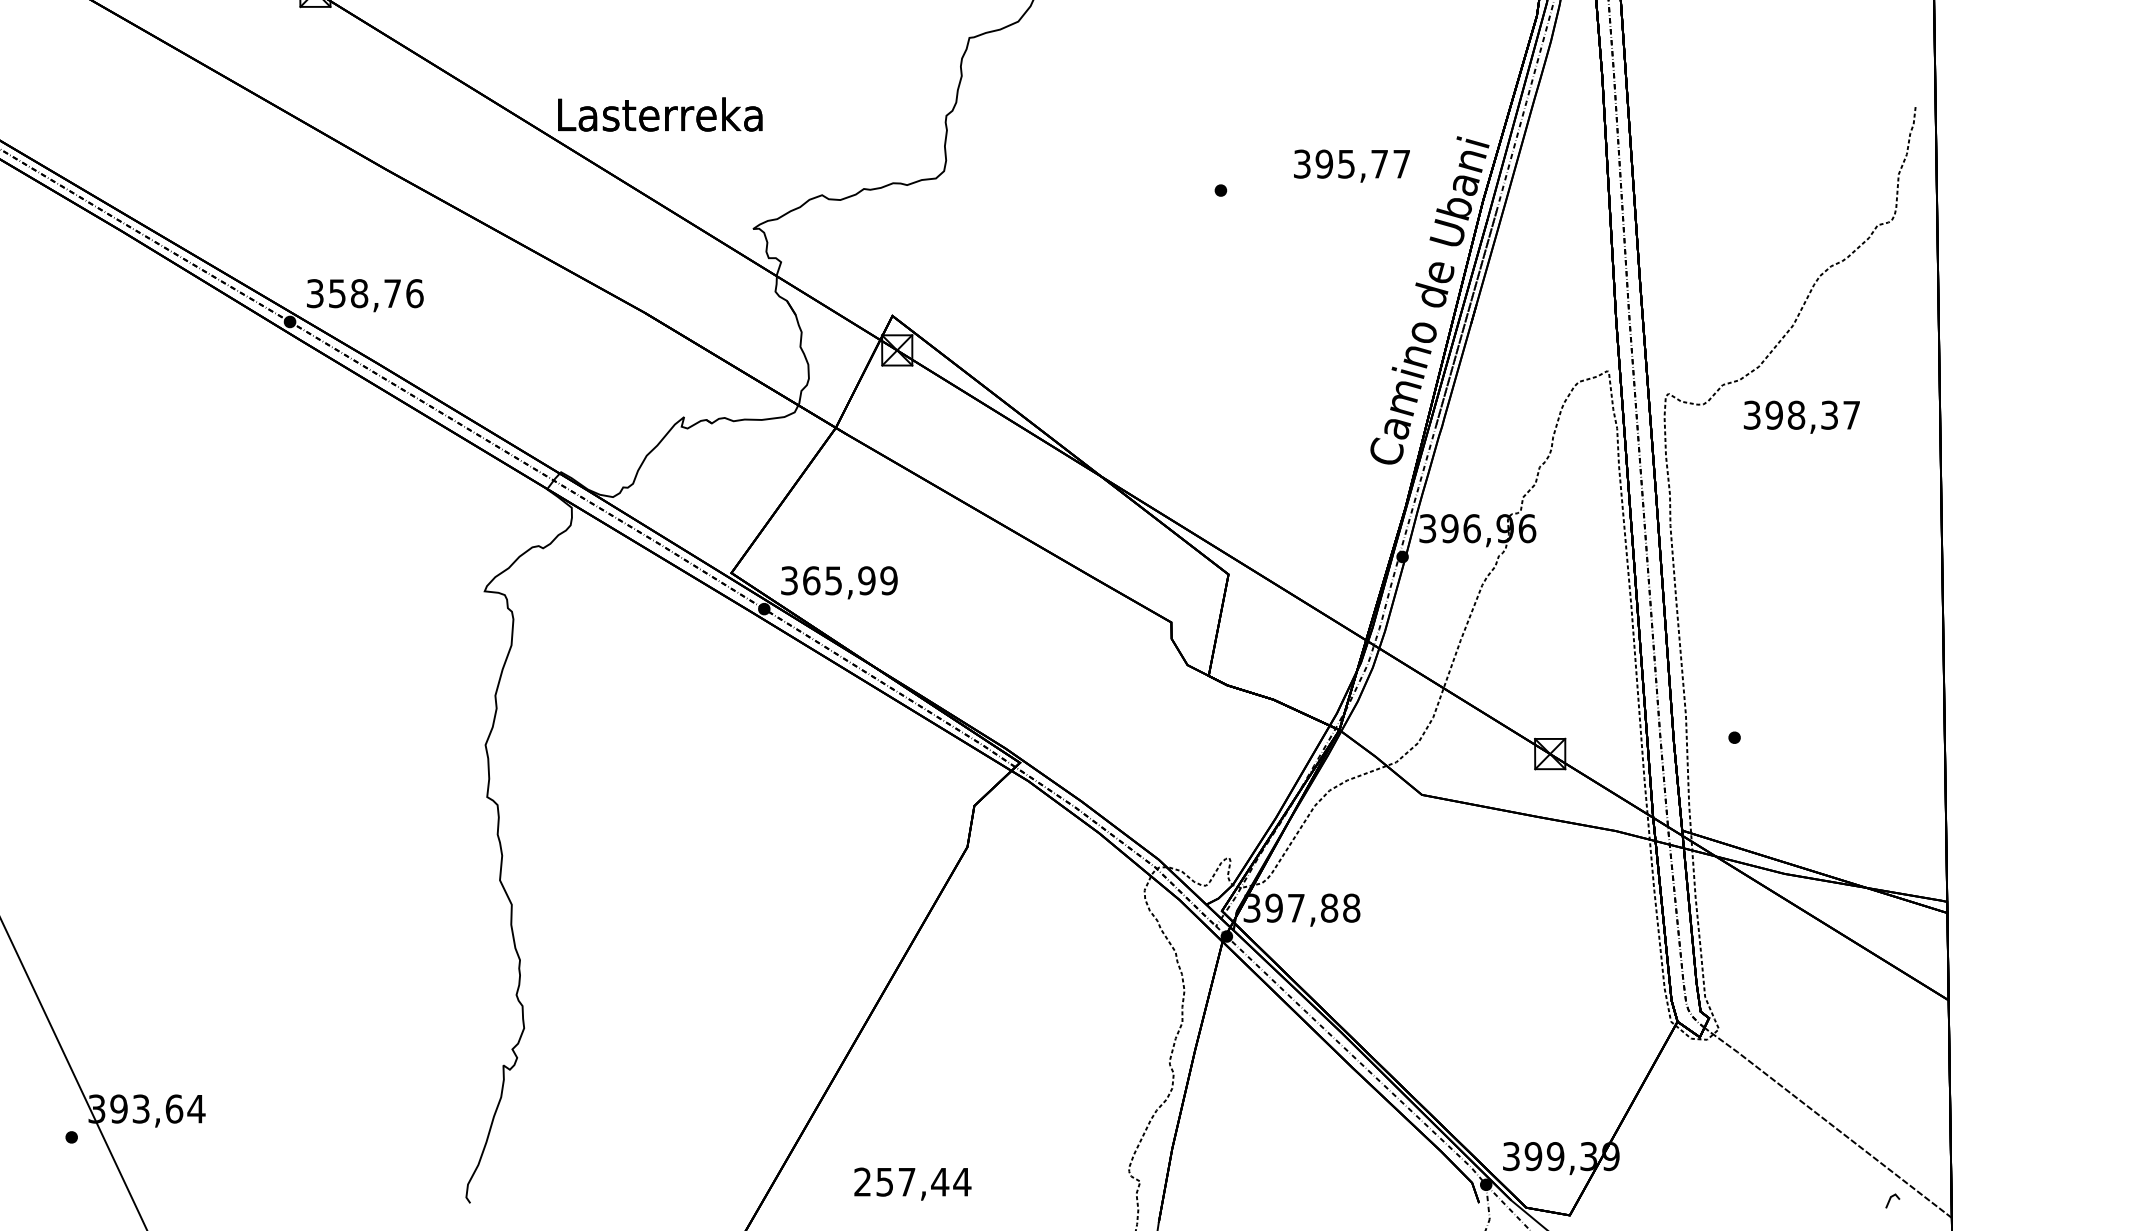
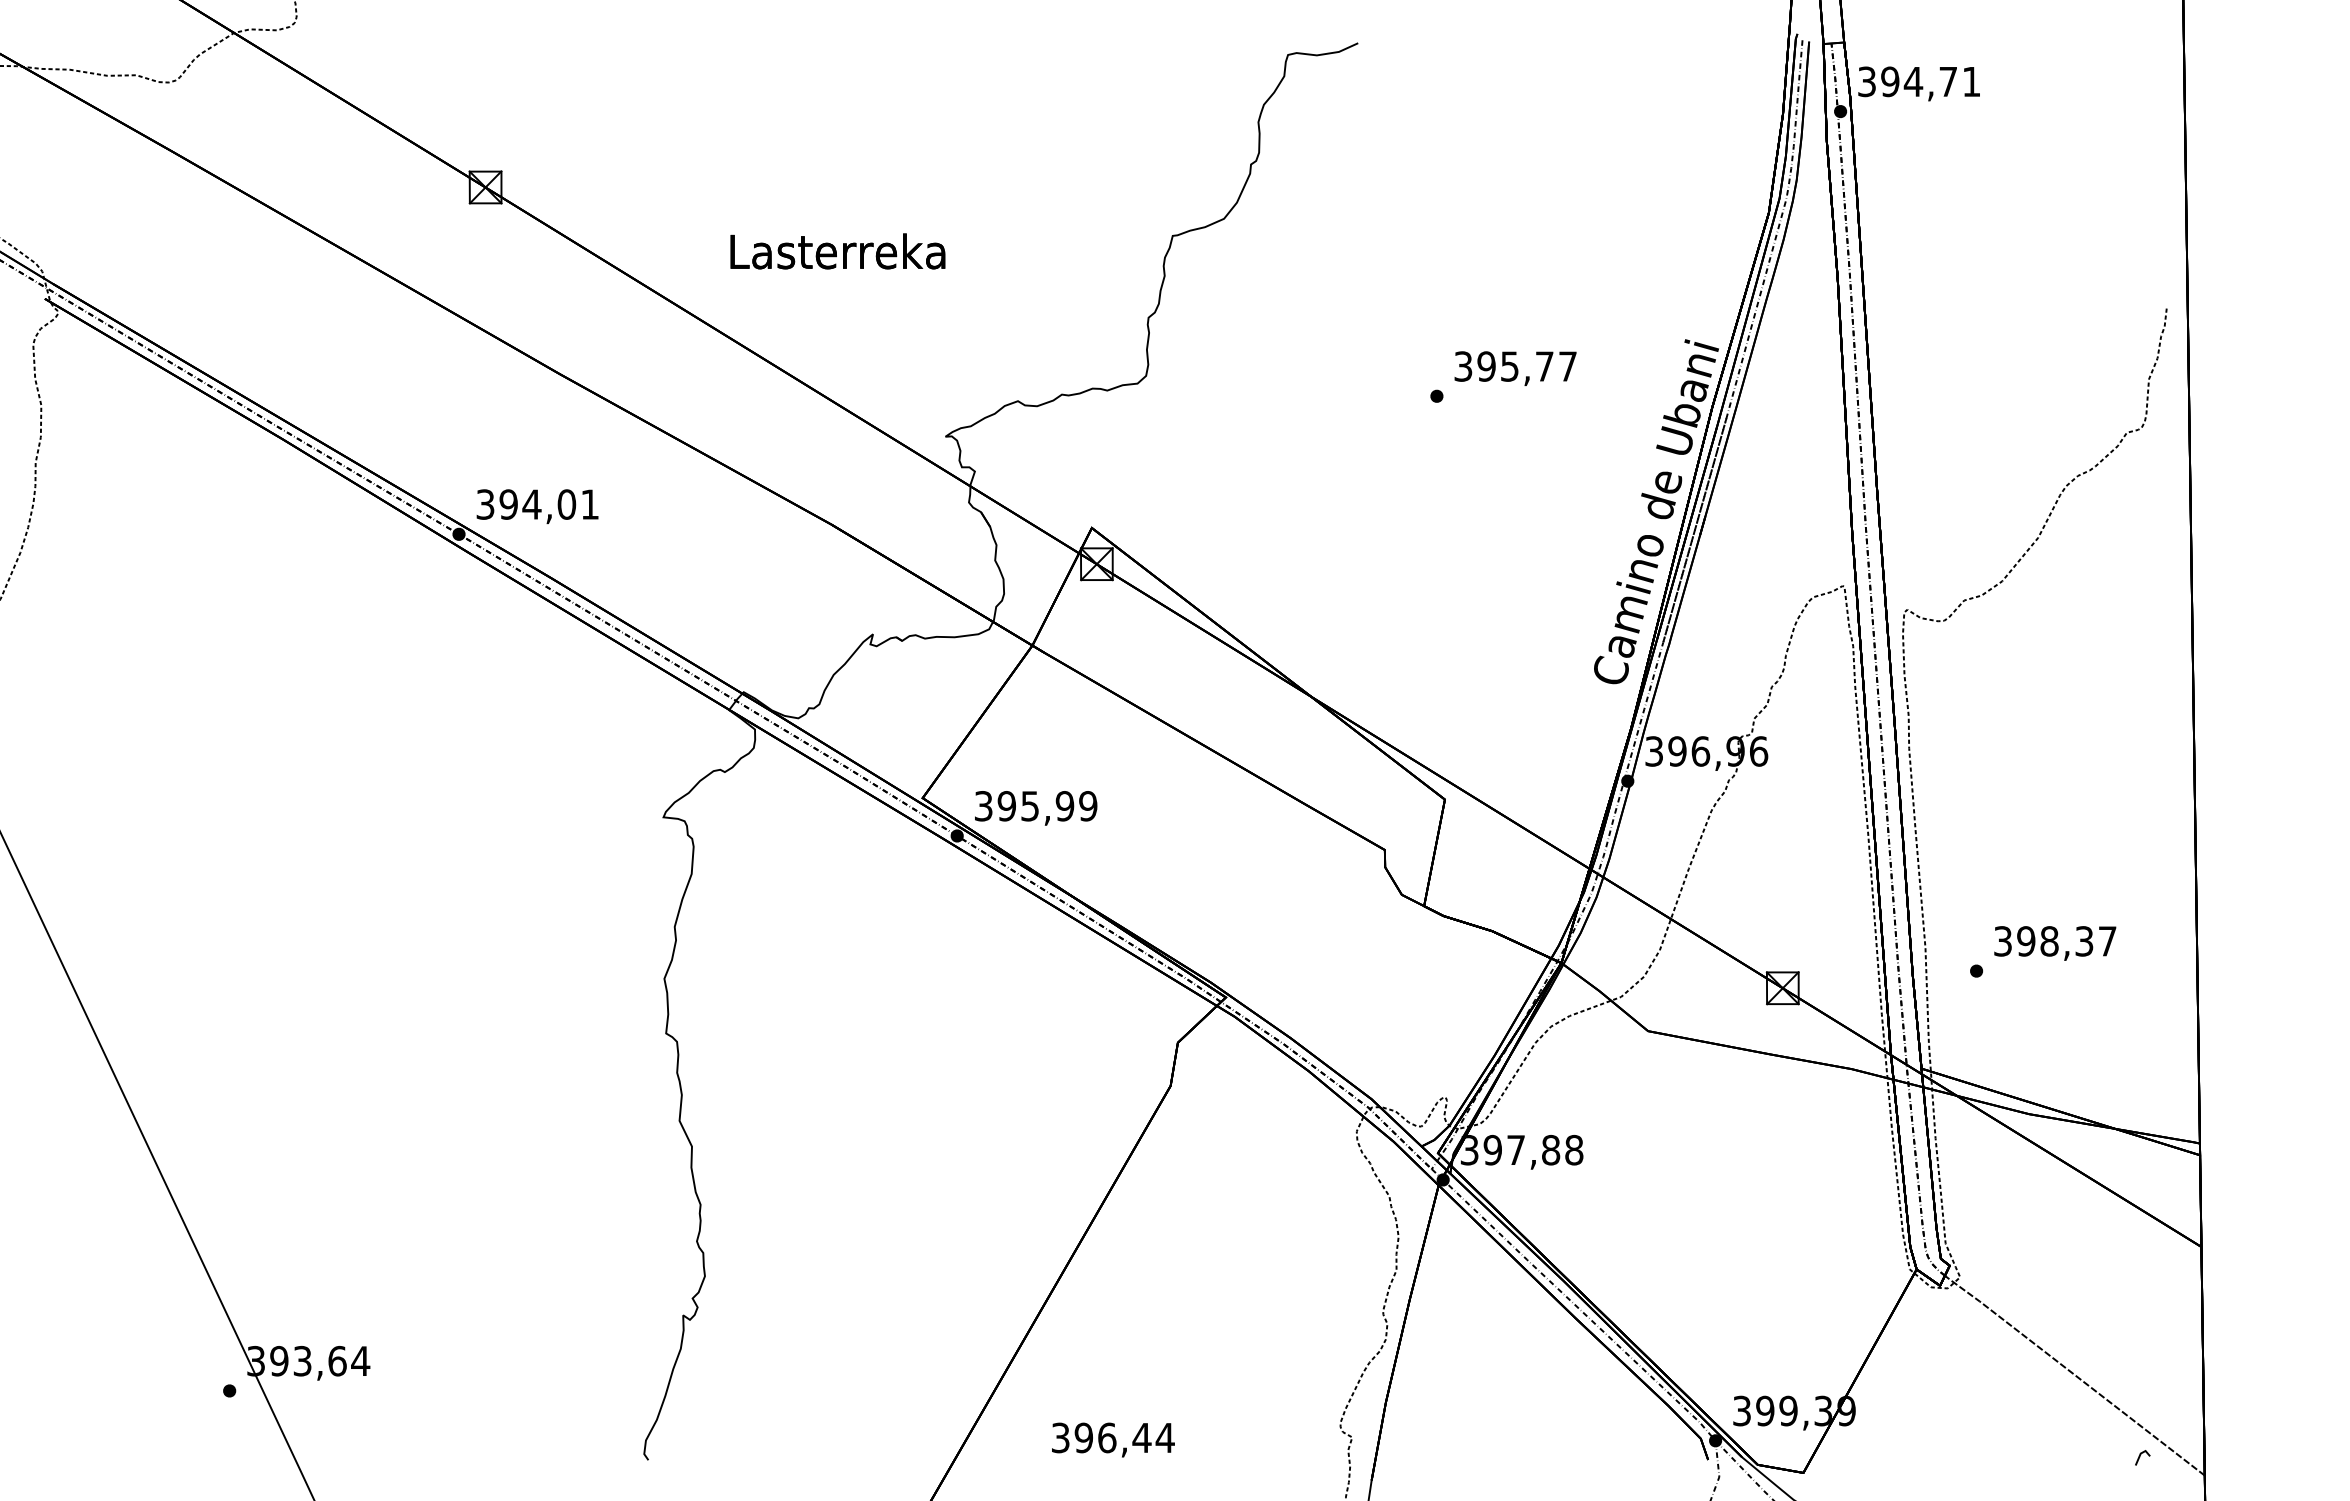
text: (659, 114) -> (837, 251), moved
text: (1351, 166) -> (1515, 368), moved
text: (376, 293) -> (549, 504), 358,76 -> 394,01
text: (1802, 417) -> (2055, 943), moved
text: (811, 581) -> (1006, 806), 365,99 -> 395,99
text: (884, 1181) -> (1083, 1437), 257,44 -> 396,44

